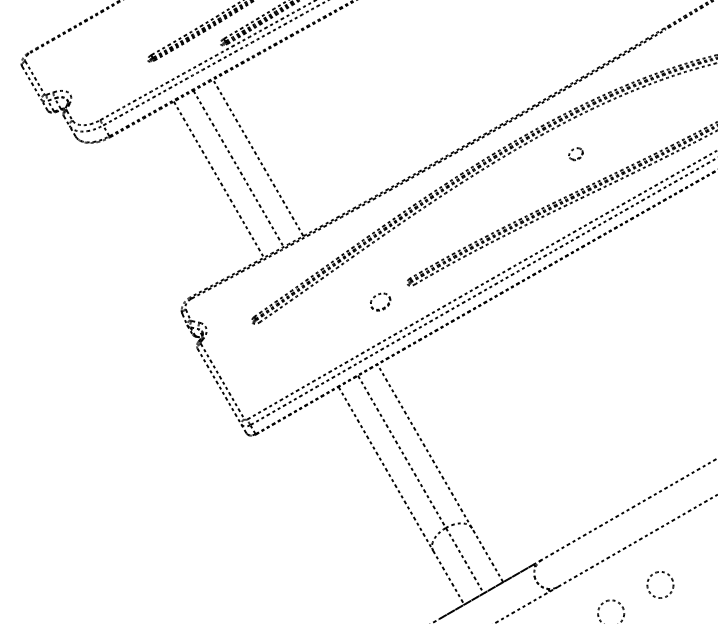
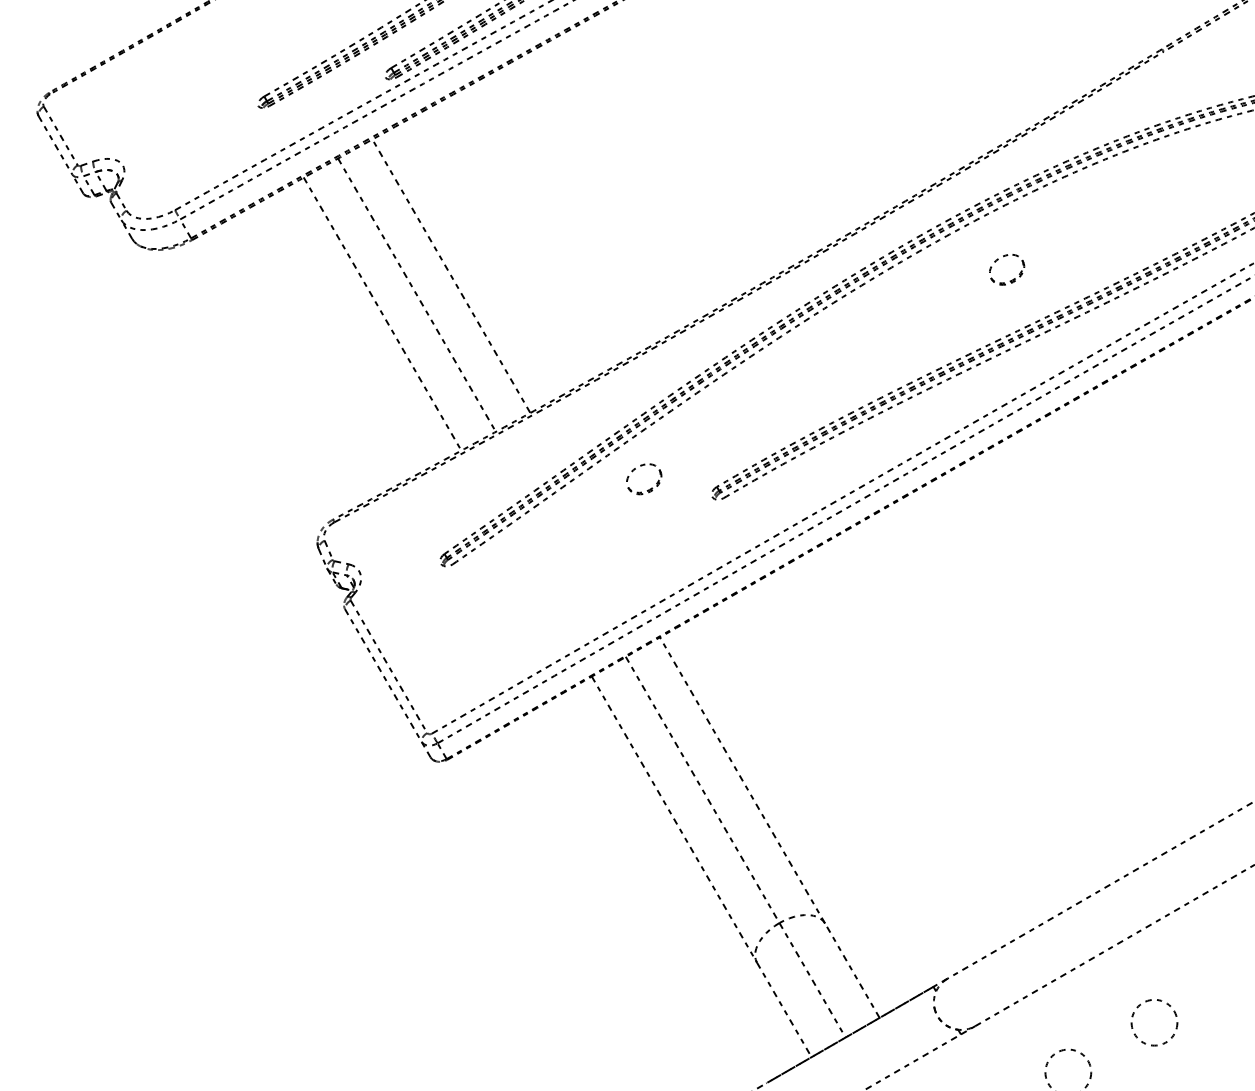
part: (575, 153) -> (1006, 268), size x1.43
part: (378, 295) -> (640, 467), moved

